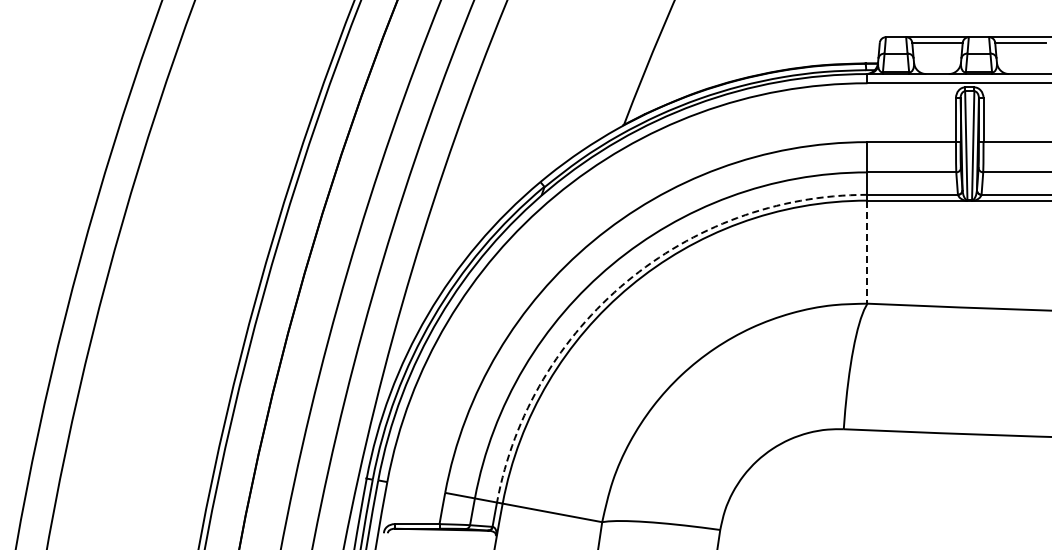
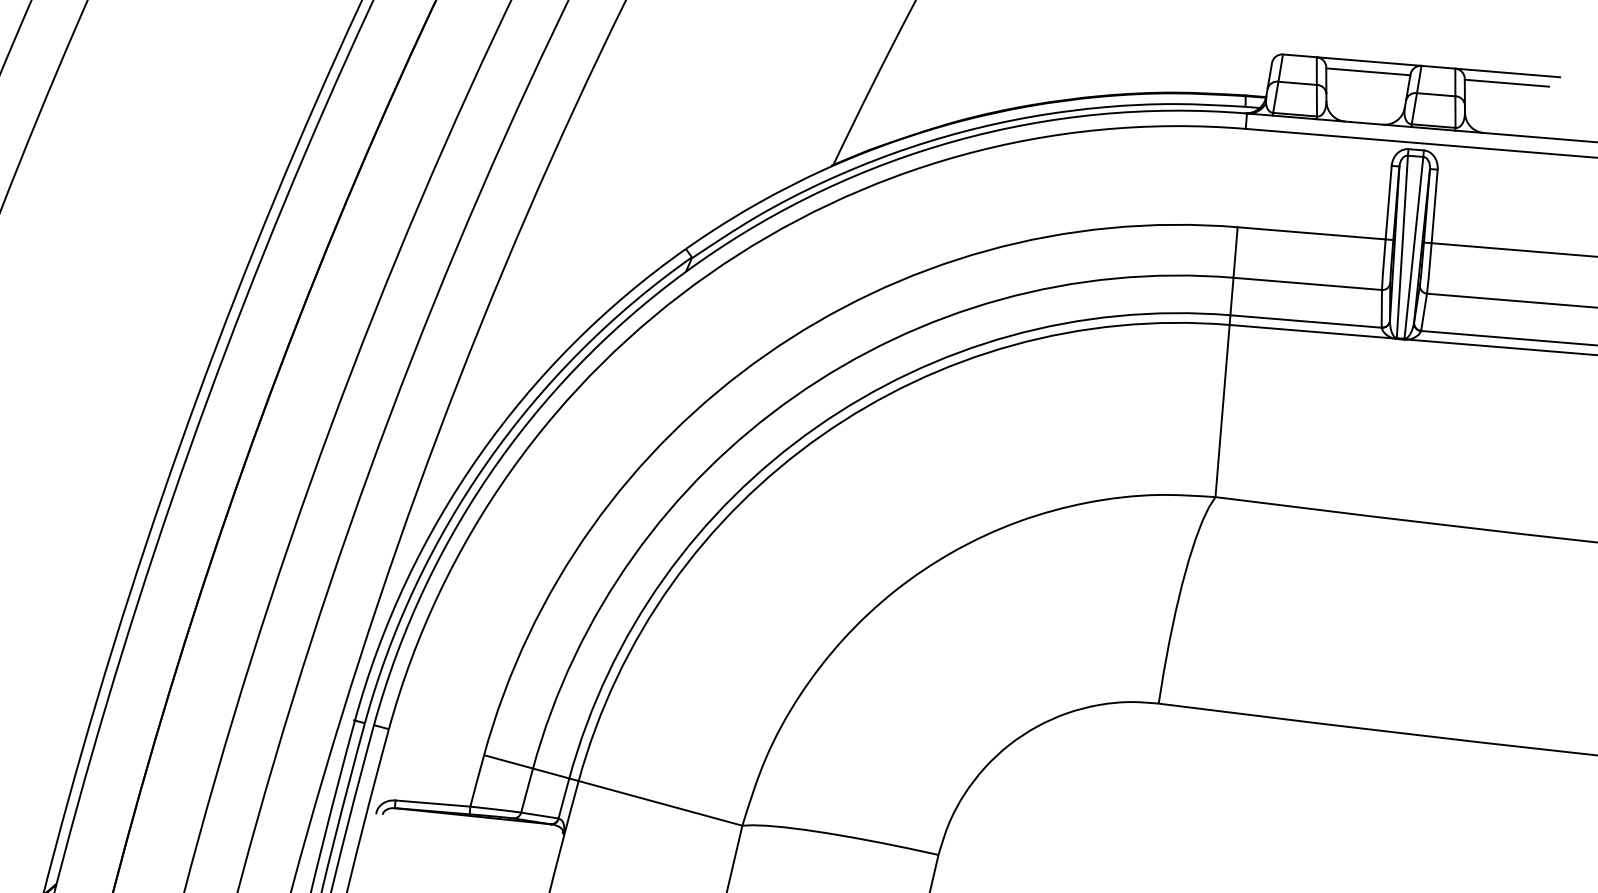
line: (867, 252) -> (1222, 411), dashed -> solid
arc: (626, 281) -> (816, 426), dashed -> solid

